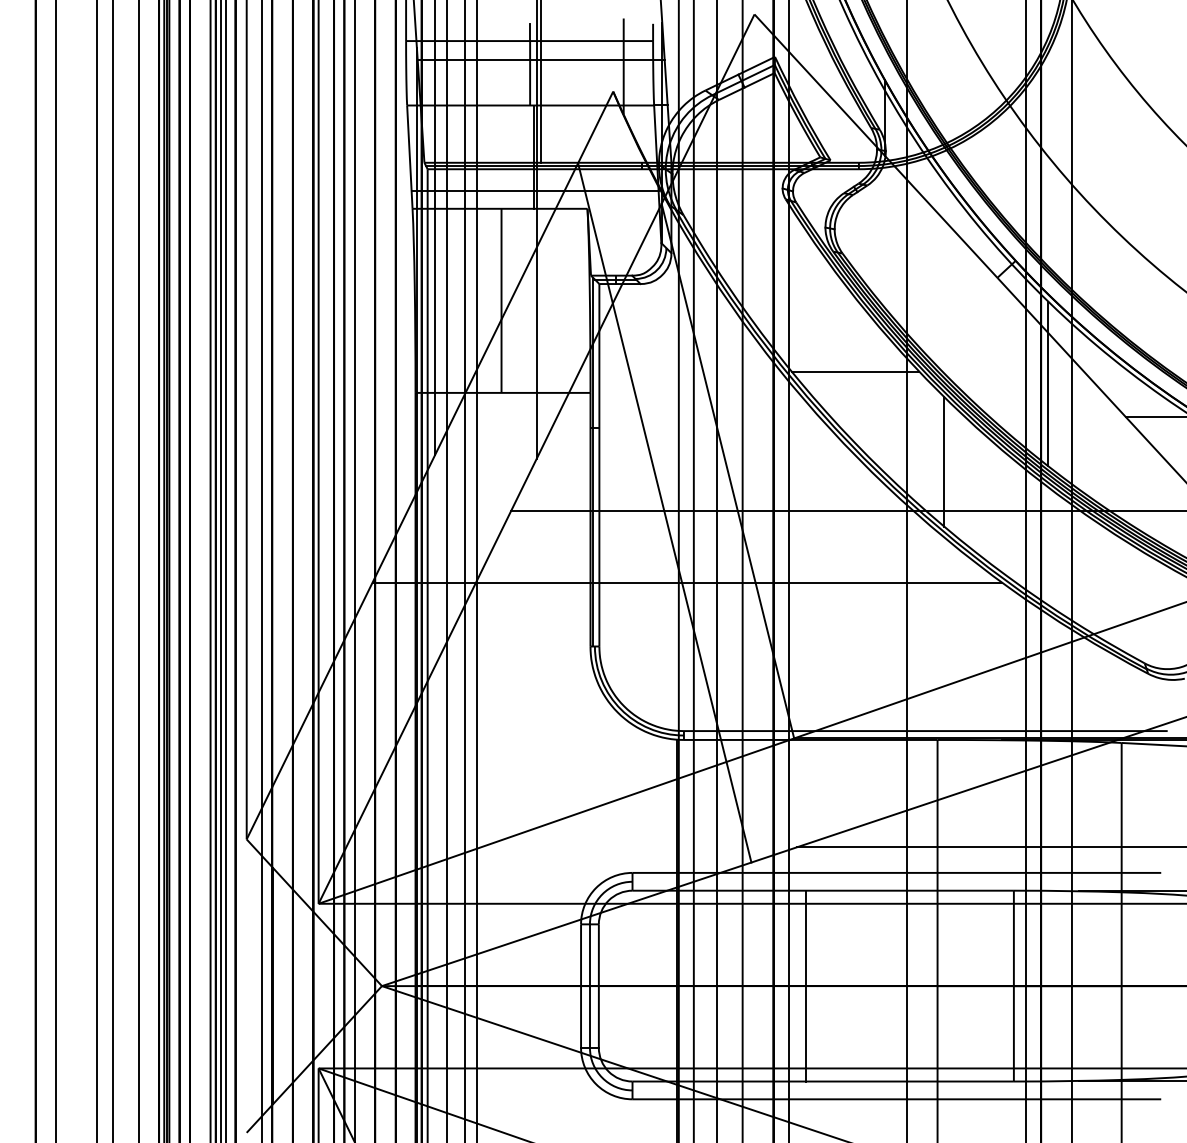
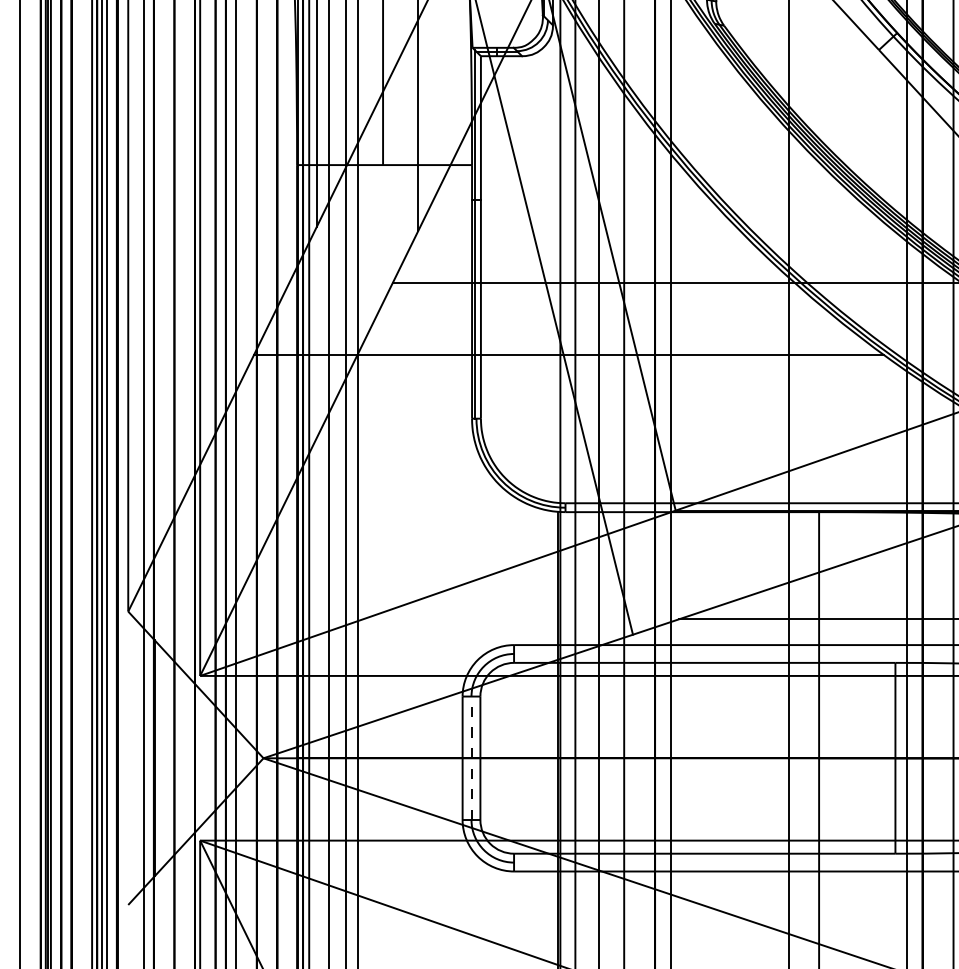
line: (855, 371) -> (737, 143), removed
line: (1048, 383) -> (930, 155), removed
line: (944, 461) -> (826, 233), removed
line: (806, 985) -> (688, 757), removed
line: (589, 986) -> (471, 758), solid -> dashed

